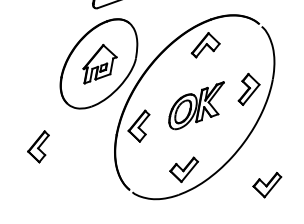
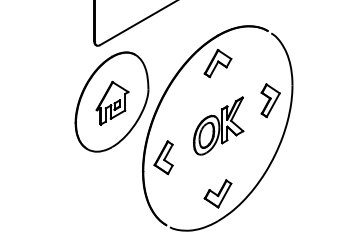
part: (37, 145) -> (64, 197), removed
part: (266, 183) -> (305, 193), removed

